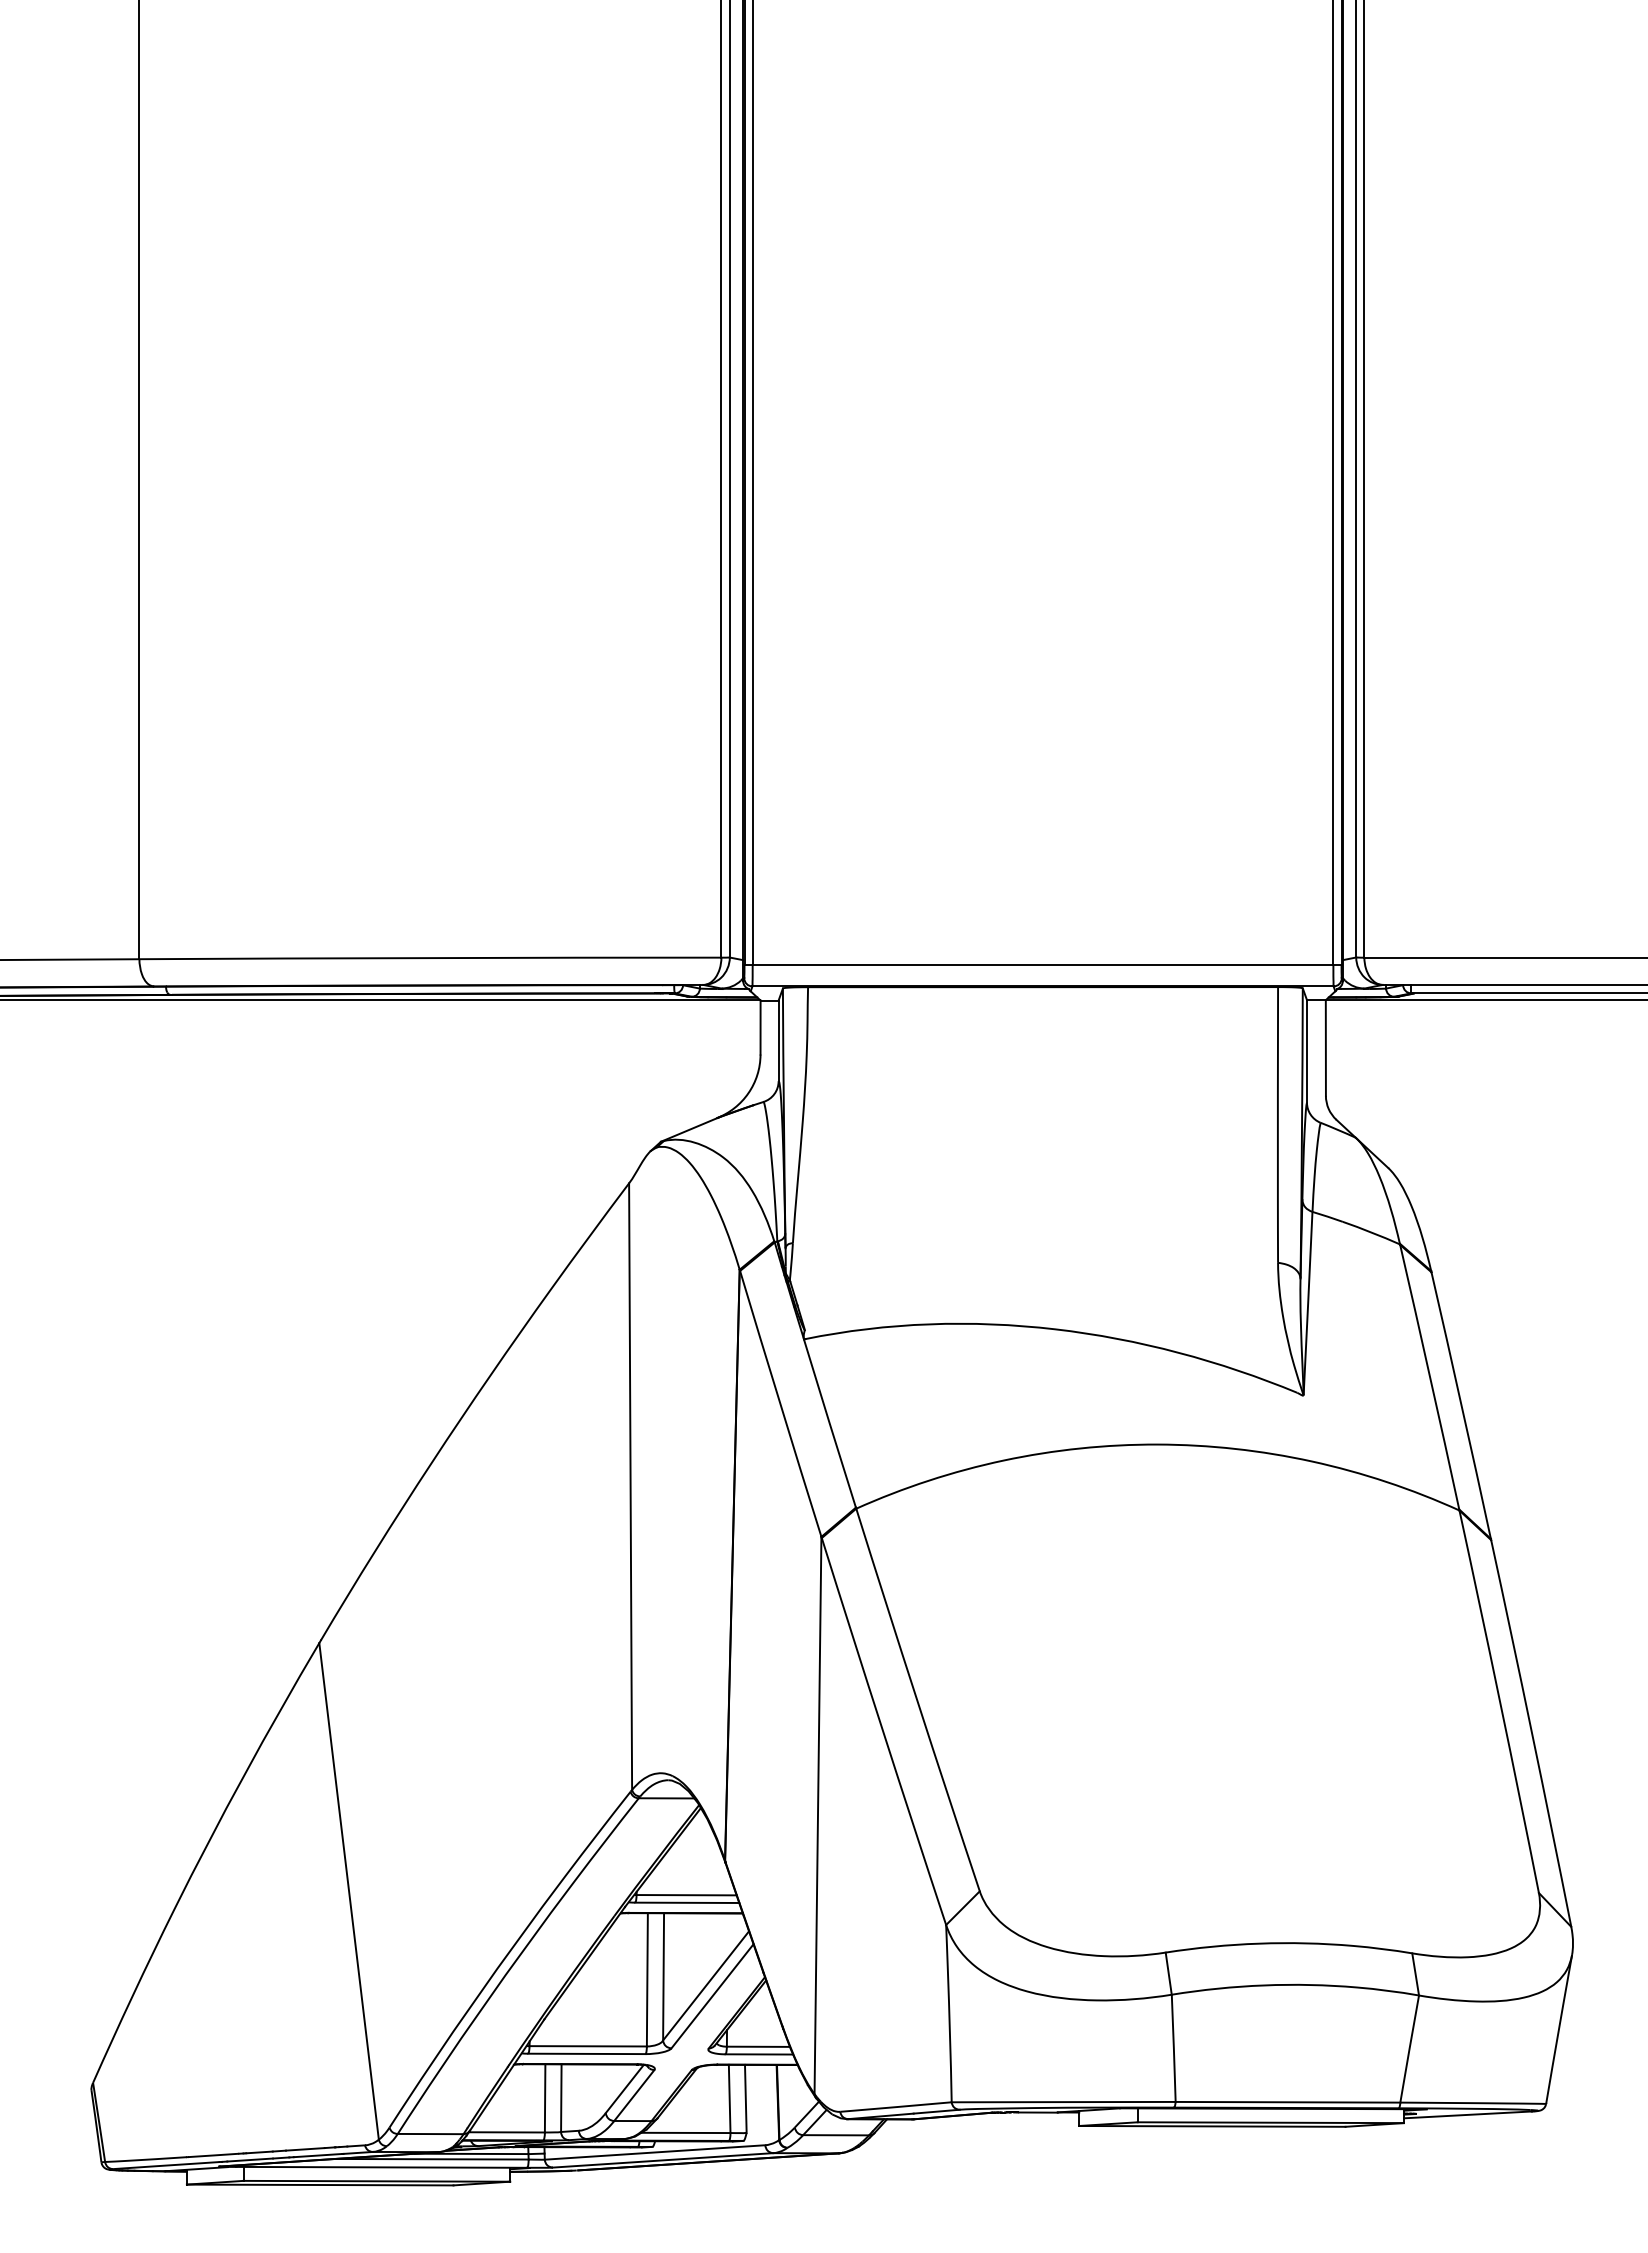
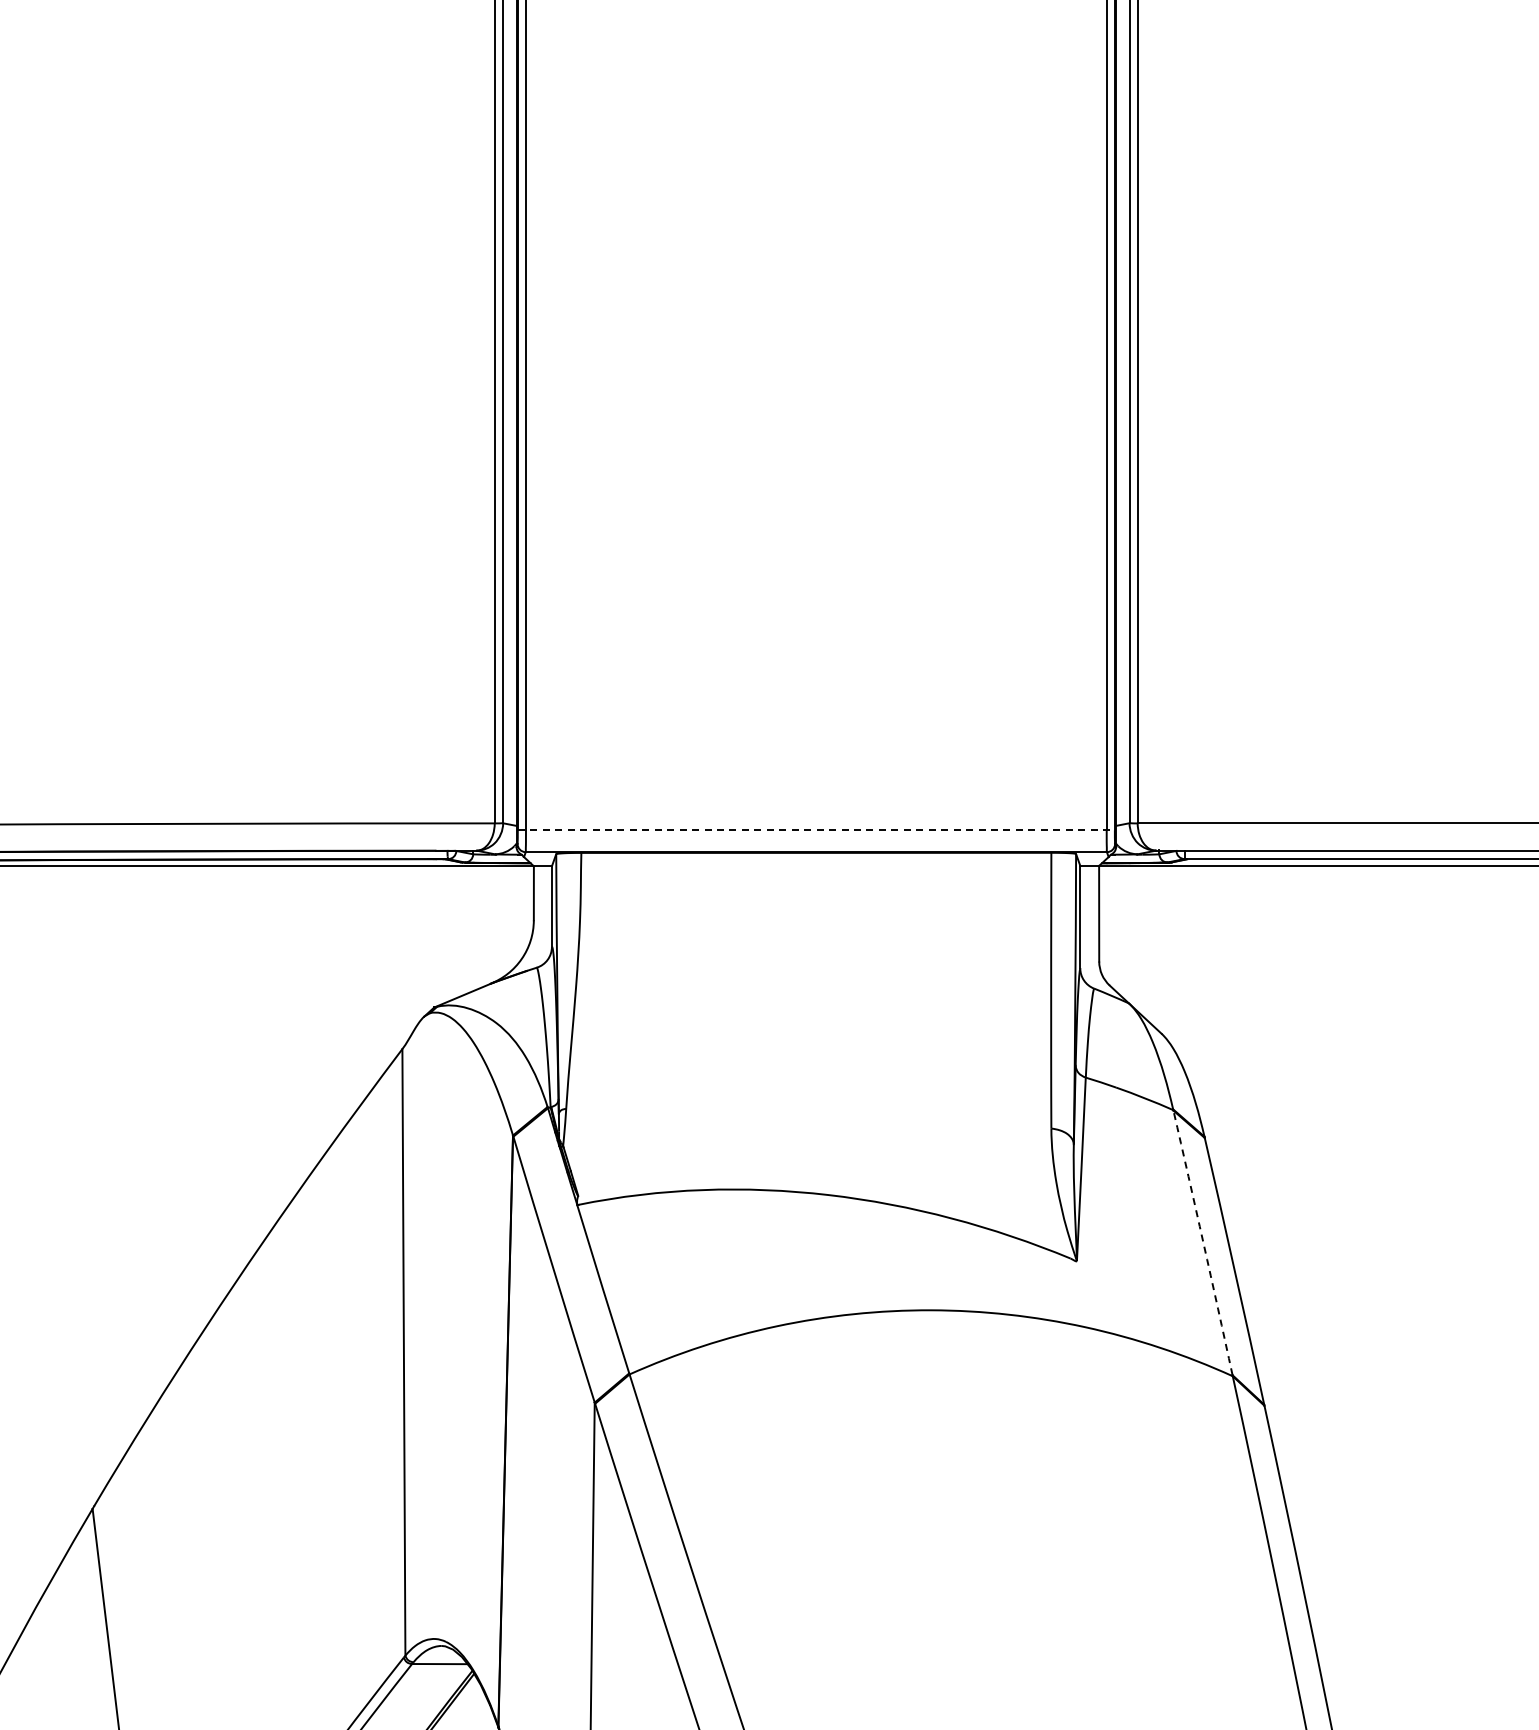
line: (1043, 964) -> (816, 830), solid -> dashed
arc: (1430, 1377) -> (1203, 1243), solid -> dashed

